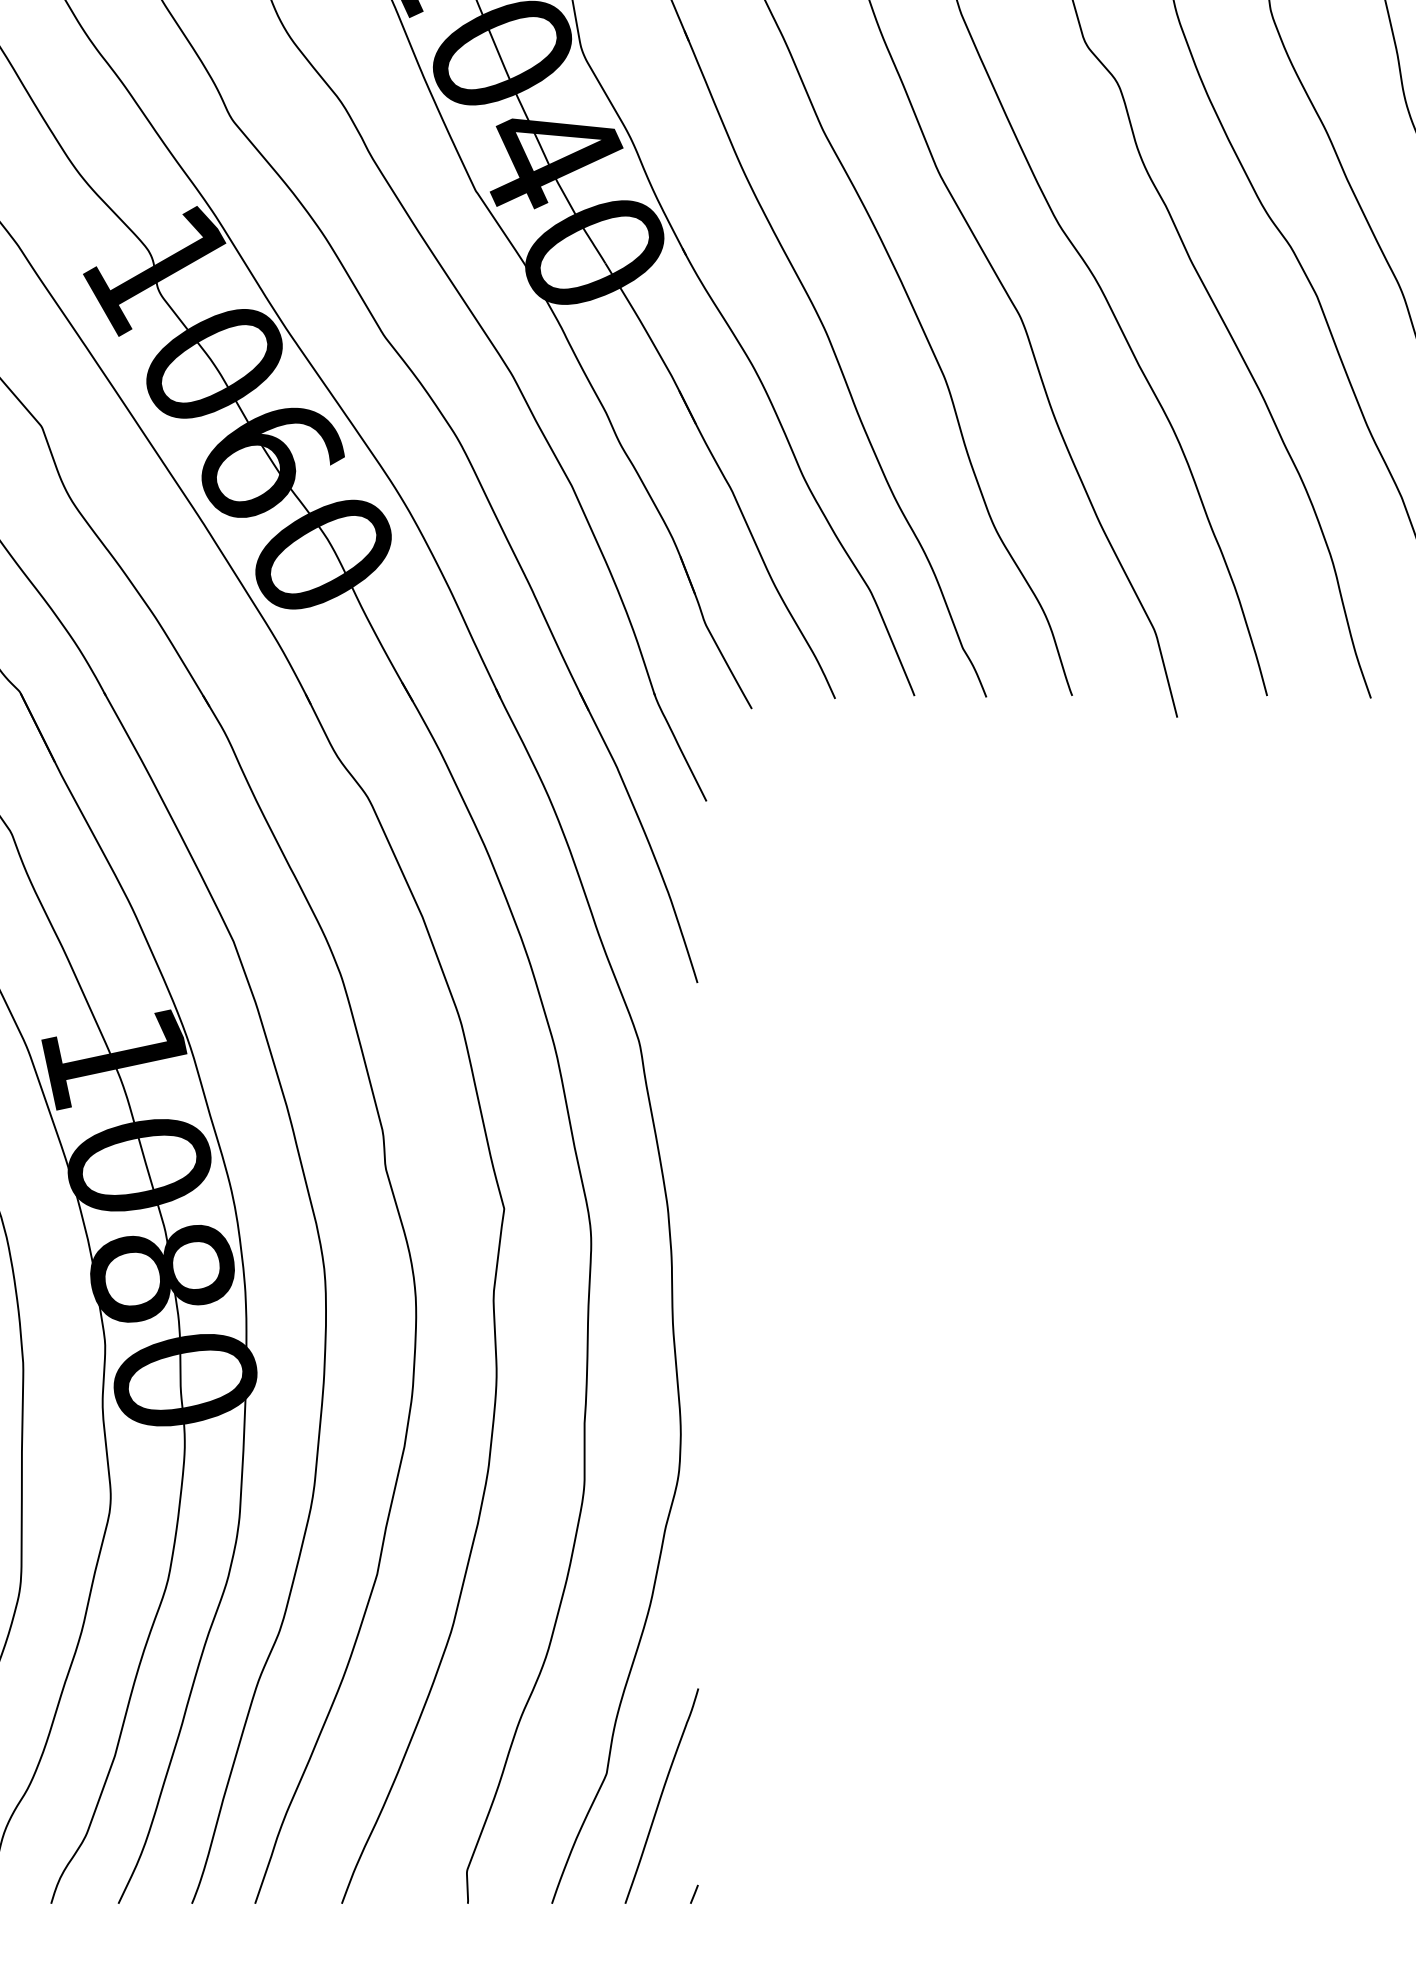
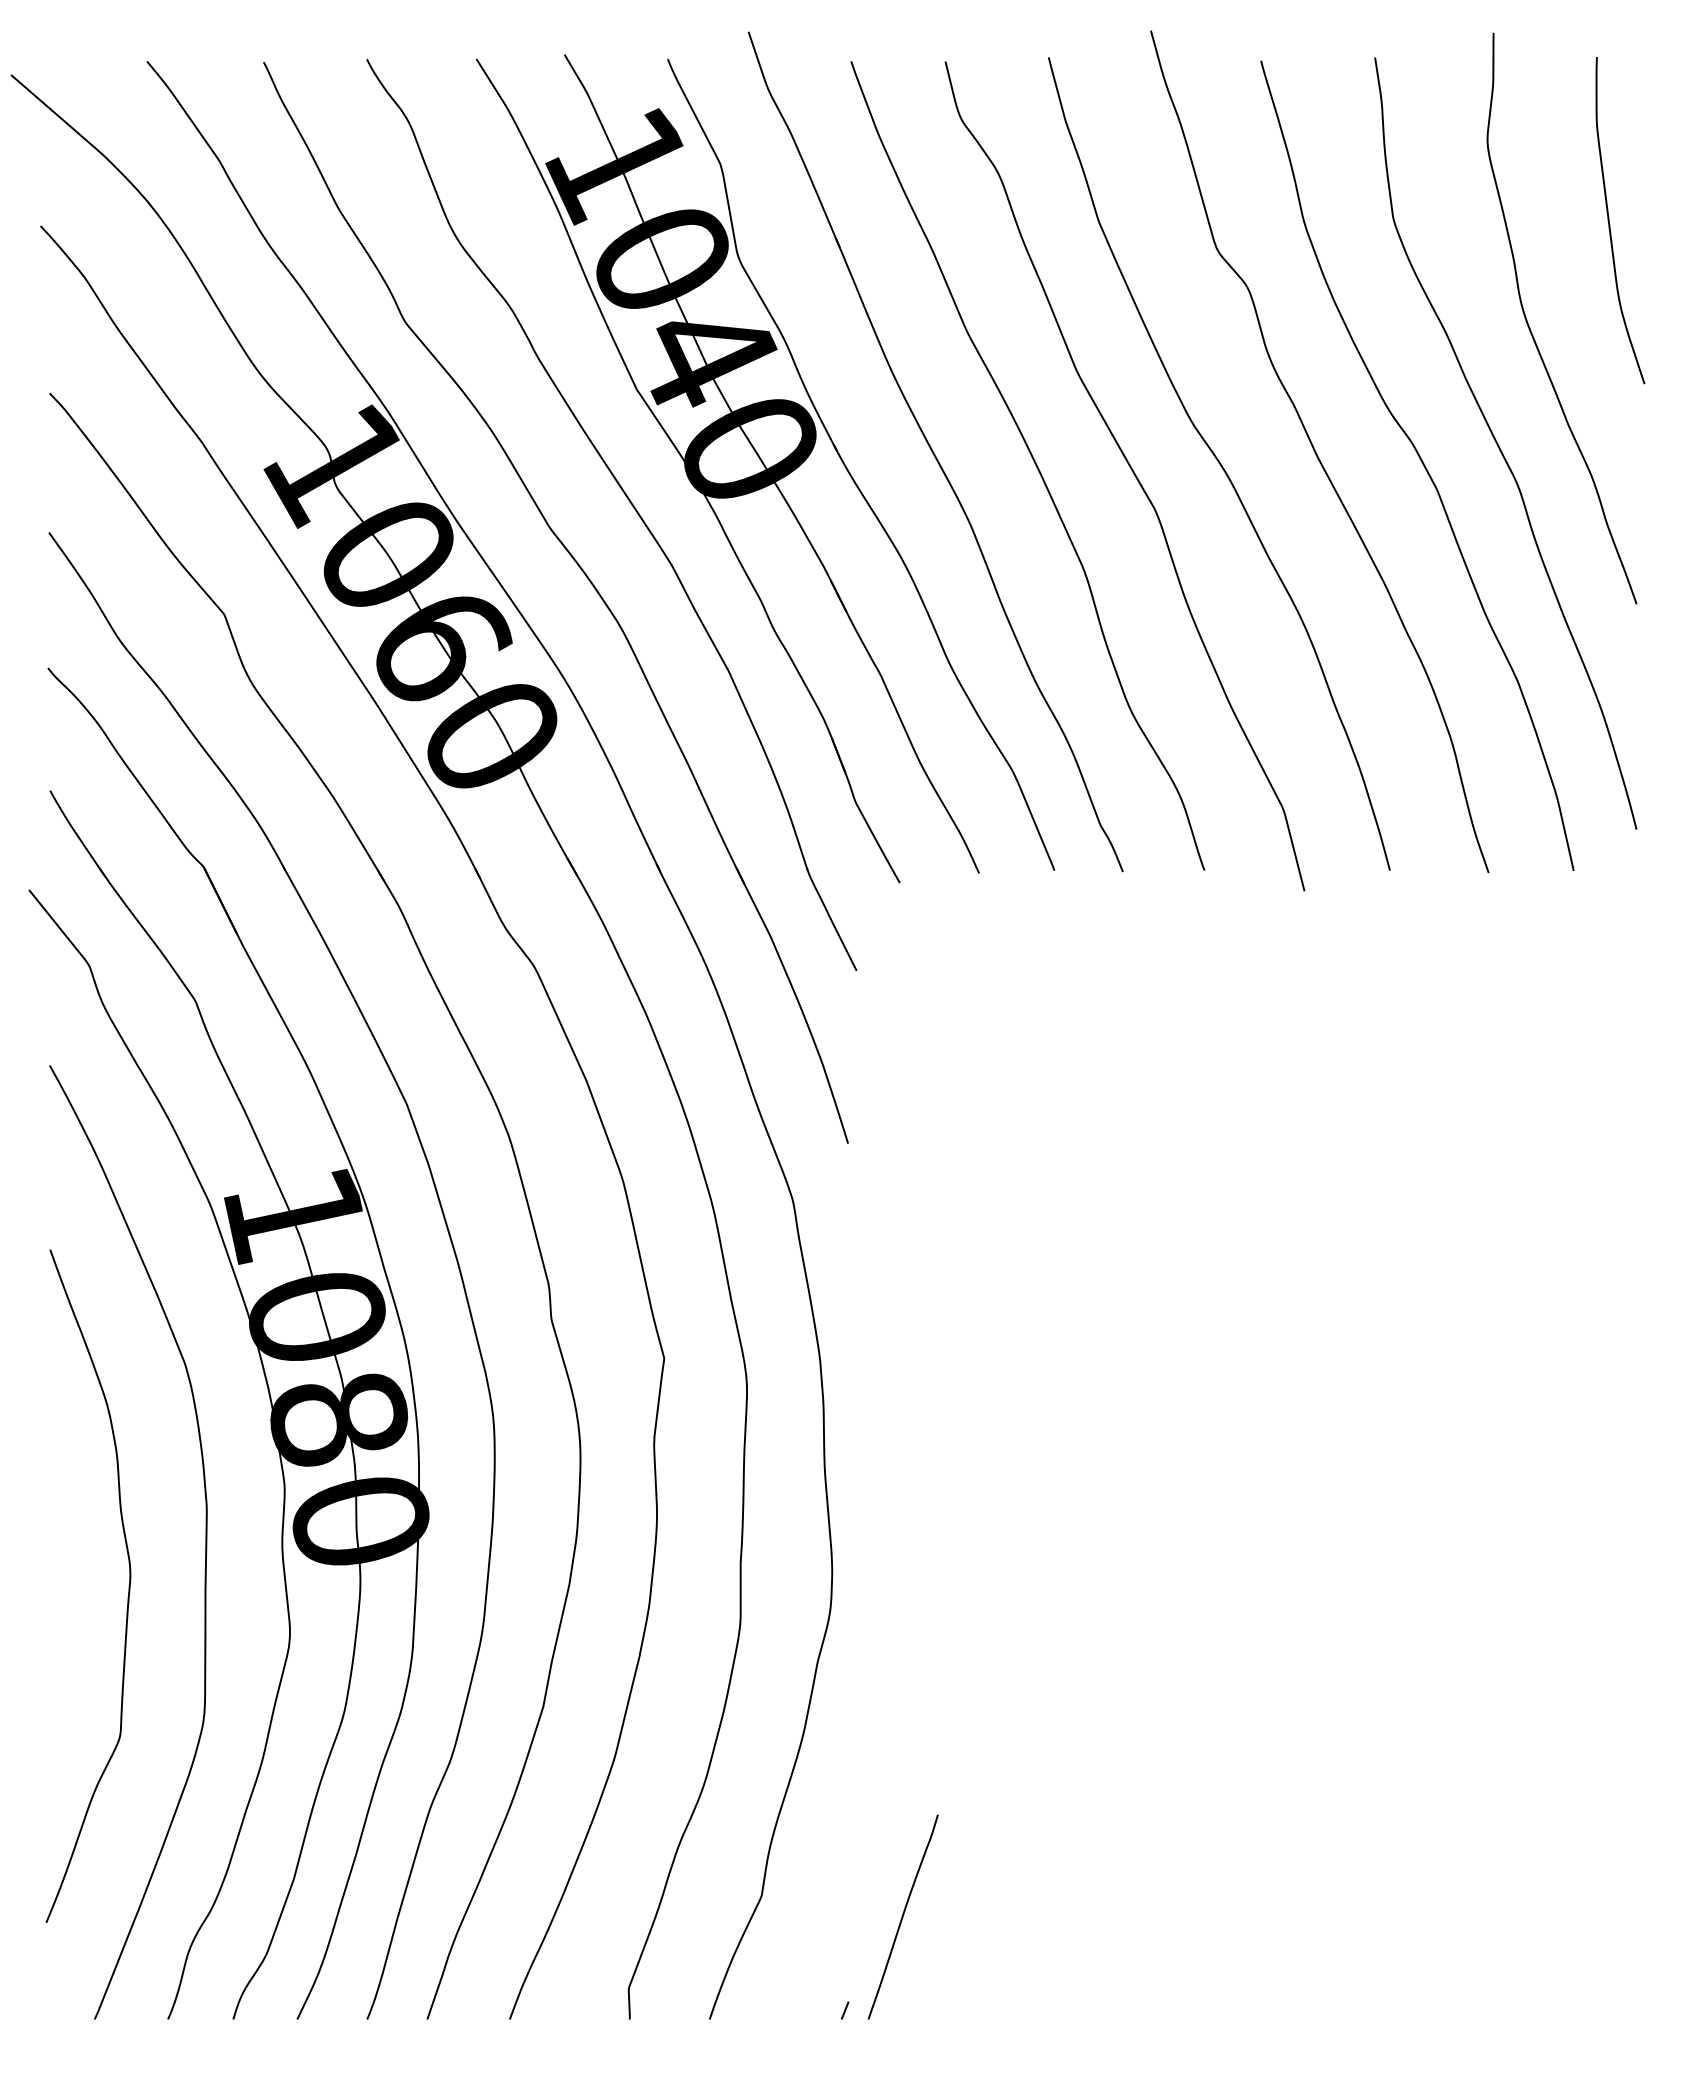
curve: (661, 1795) -> (902, 1916), moved

